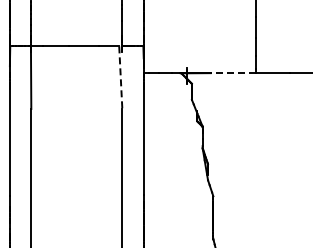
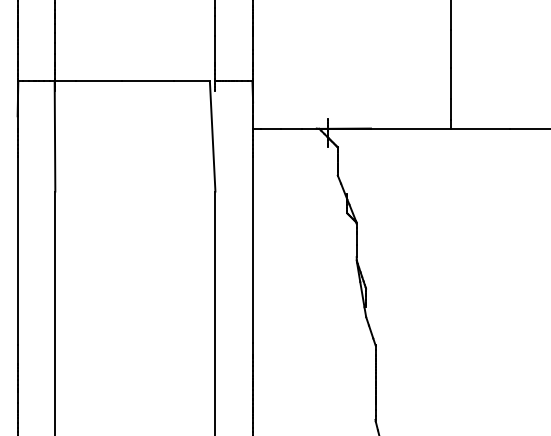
line: (233, 73) -> (410, 129), dashed -> solid
line: (120, 78) -> (212, 137), dashed -> solid

